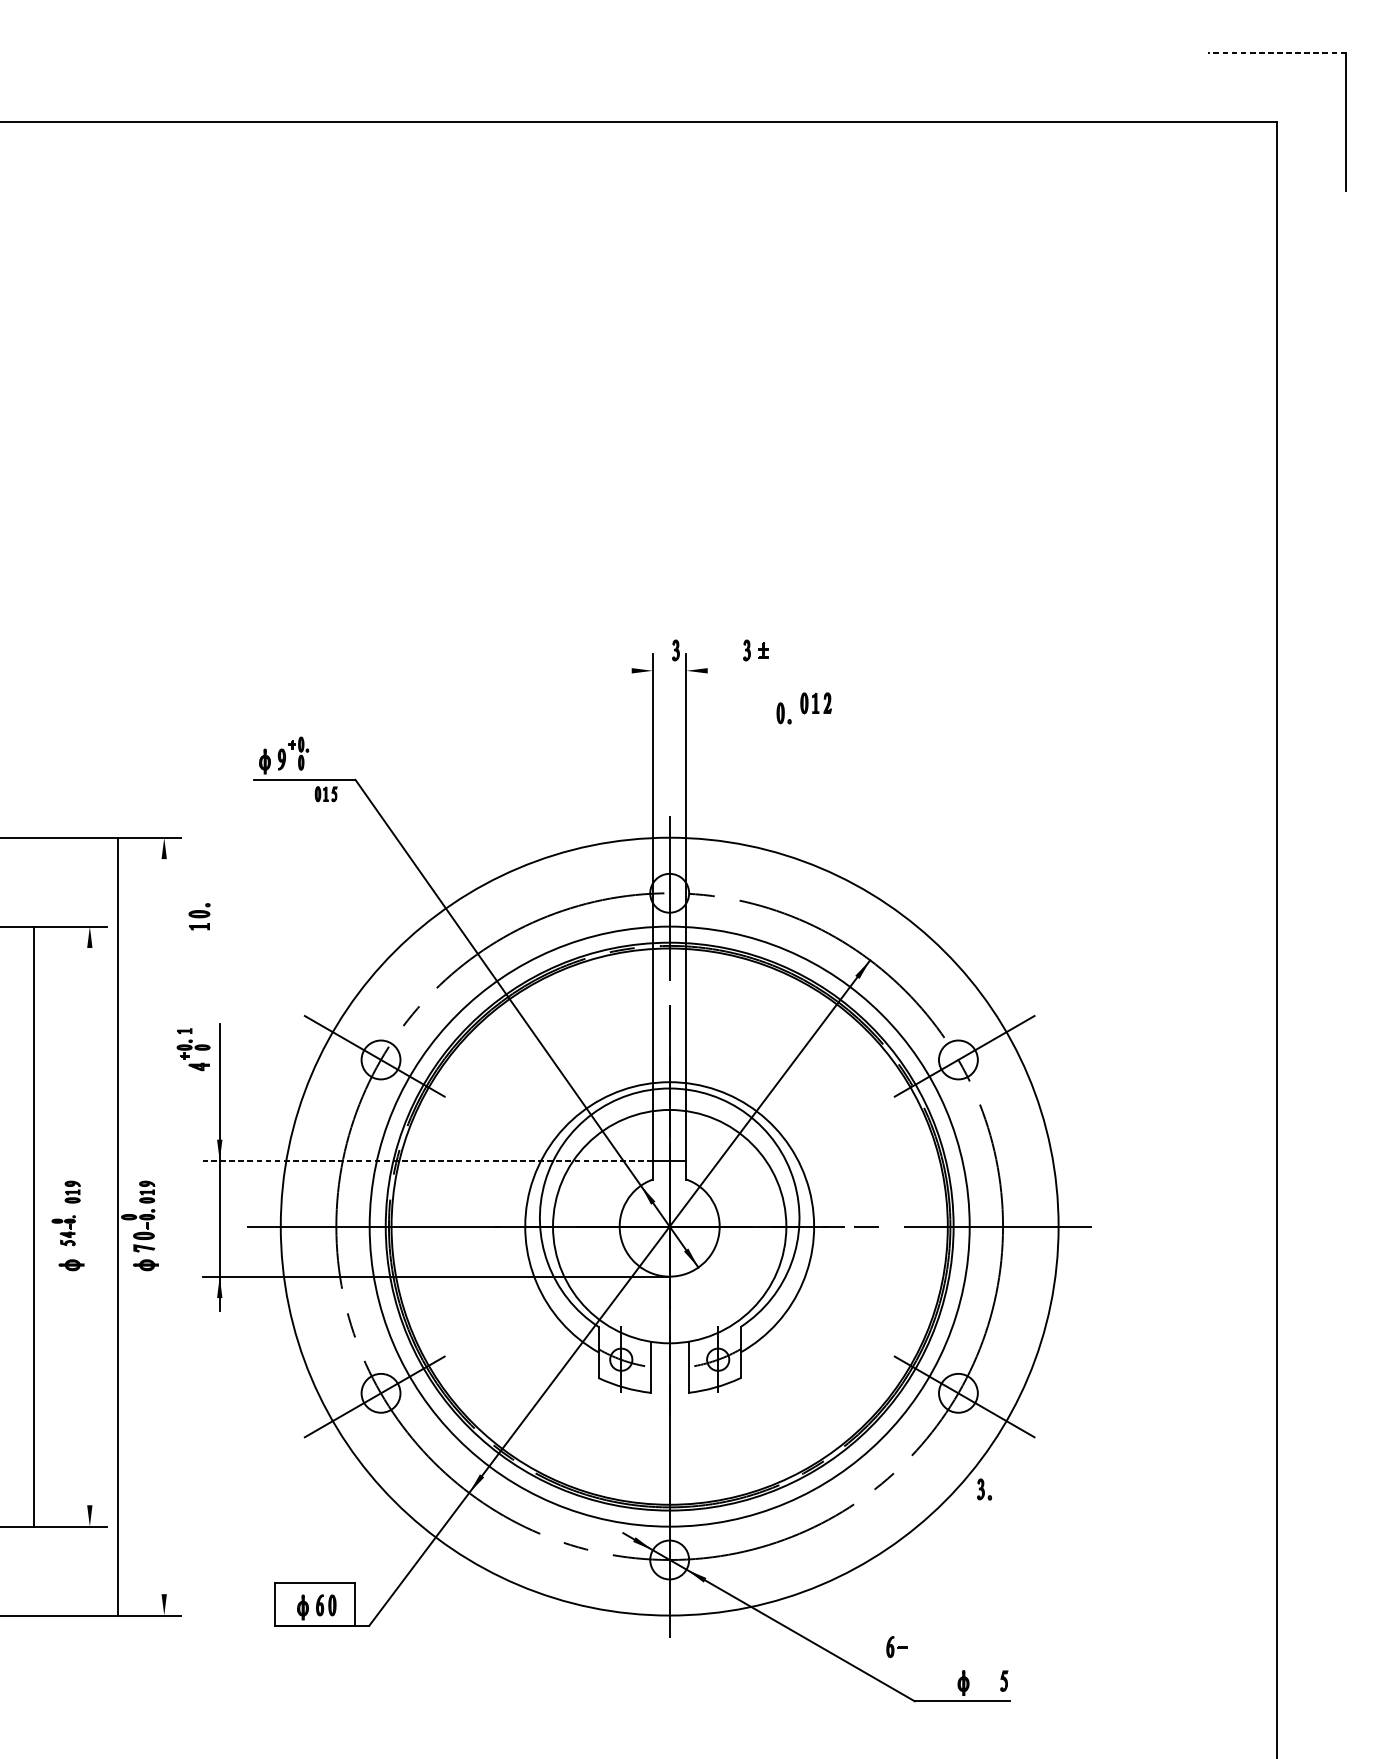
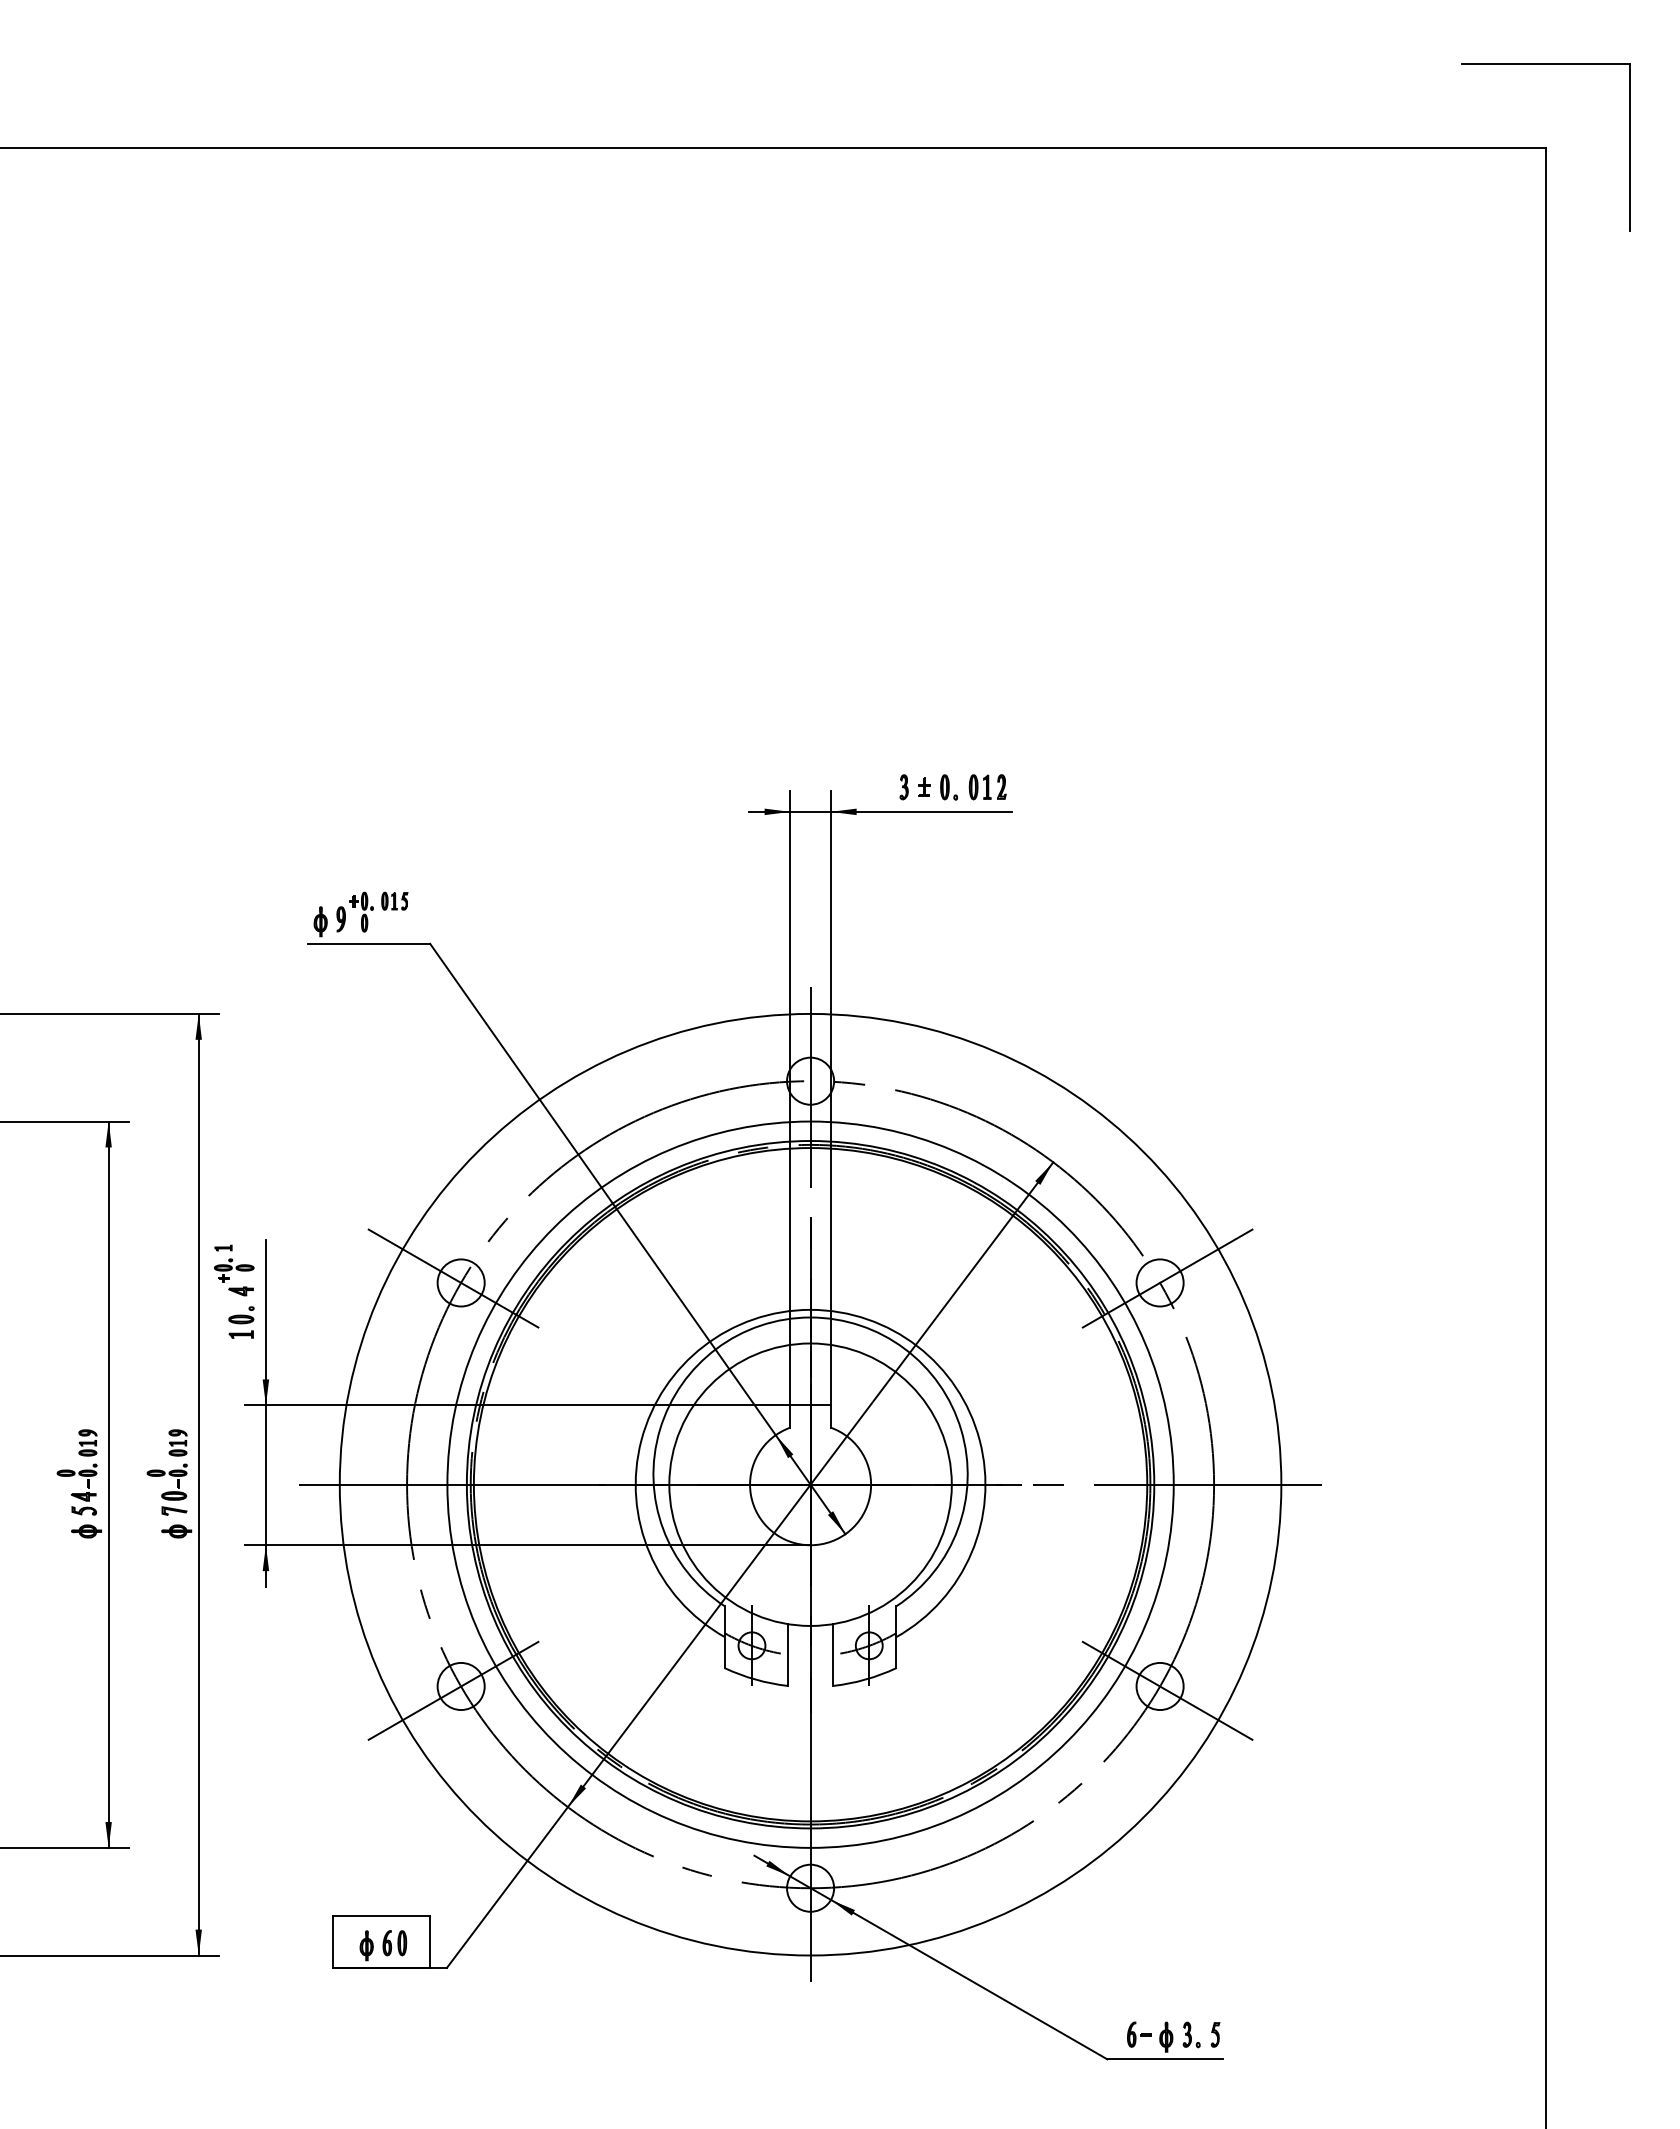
line: (1277, 52) -> (1546, 63), dashed -> solid
part: (675, 650) -> (817, 787), removed
line: (727, 670) -> (880, 811), added
part: (815, 703) -> (987, 787), moved
part: (783, 713) -> (948, 787), moved
part: (325, 793) -> (394, 900), moved
part: (199, 916) -> (241, 1322), moved
line: (427, 1161) -> (517, 1405), dashed -> solid
line: (33, 1226) -> (108, 1484), moved
line: (117, 1226) -> (198, 1484), moved
part: (63, 1230) -> (76, 1489), size x1.43
part: (984, 1489) -> (1191, 2034), moved
part: (896, 1646) -> (1139, 2034), moved

